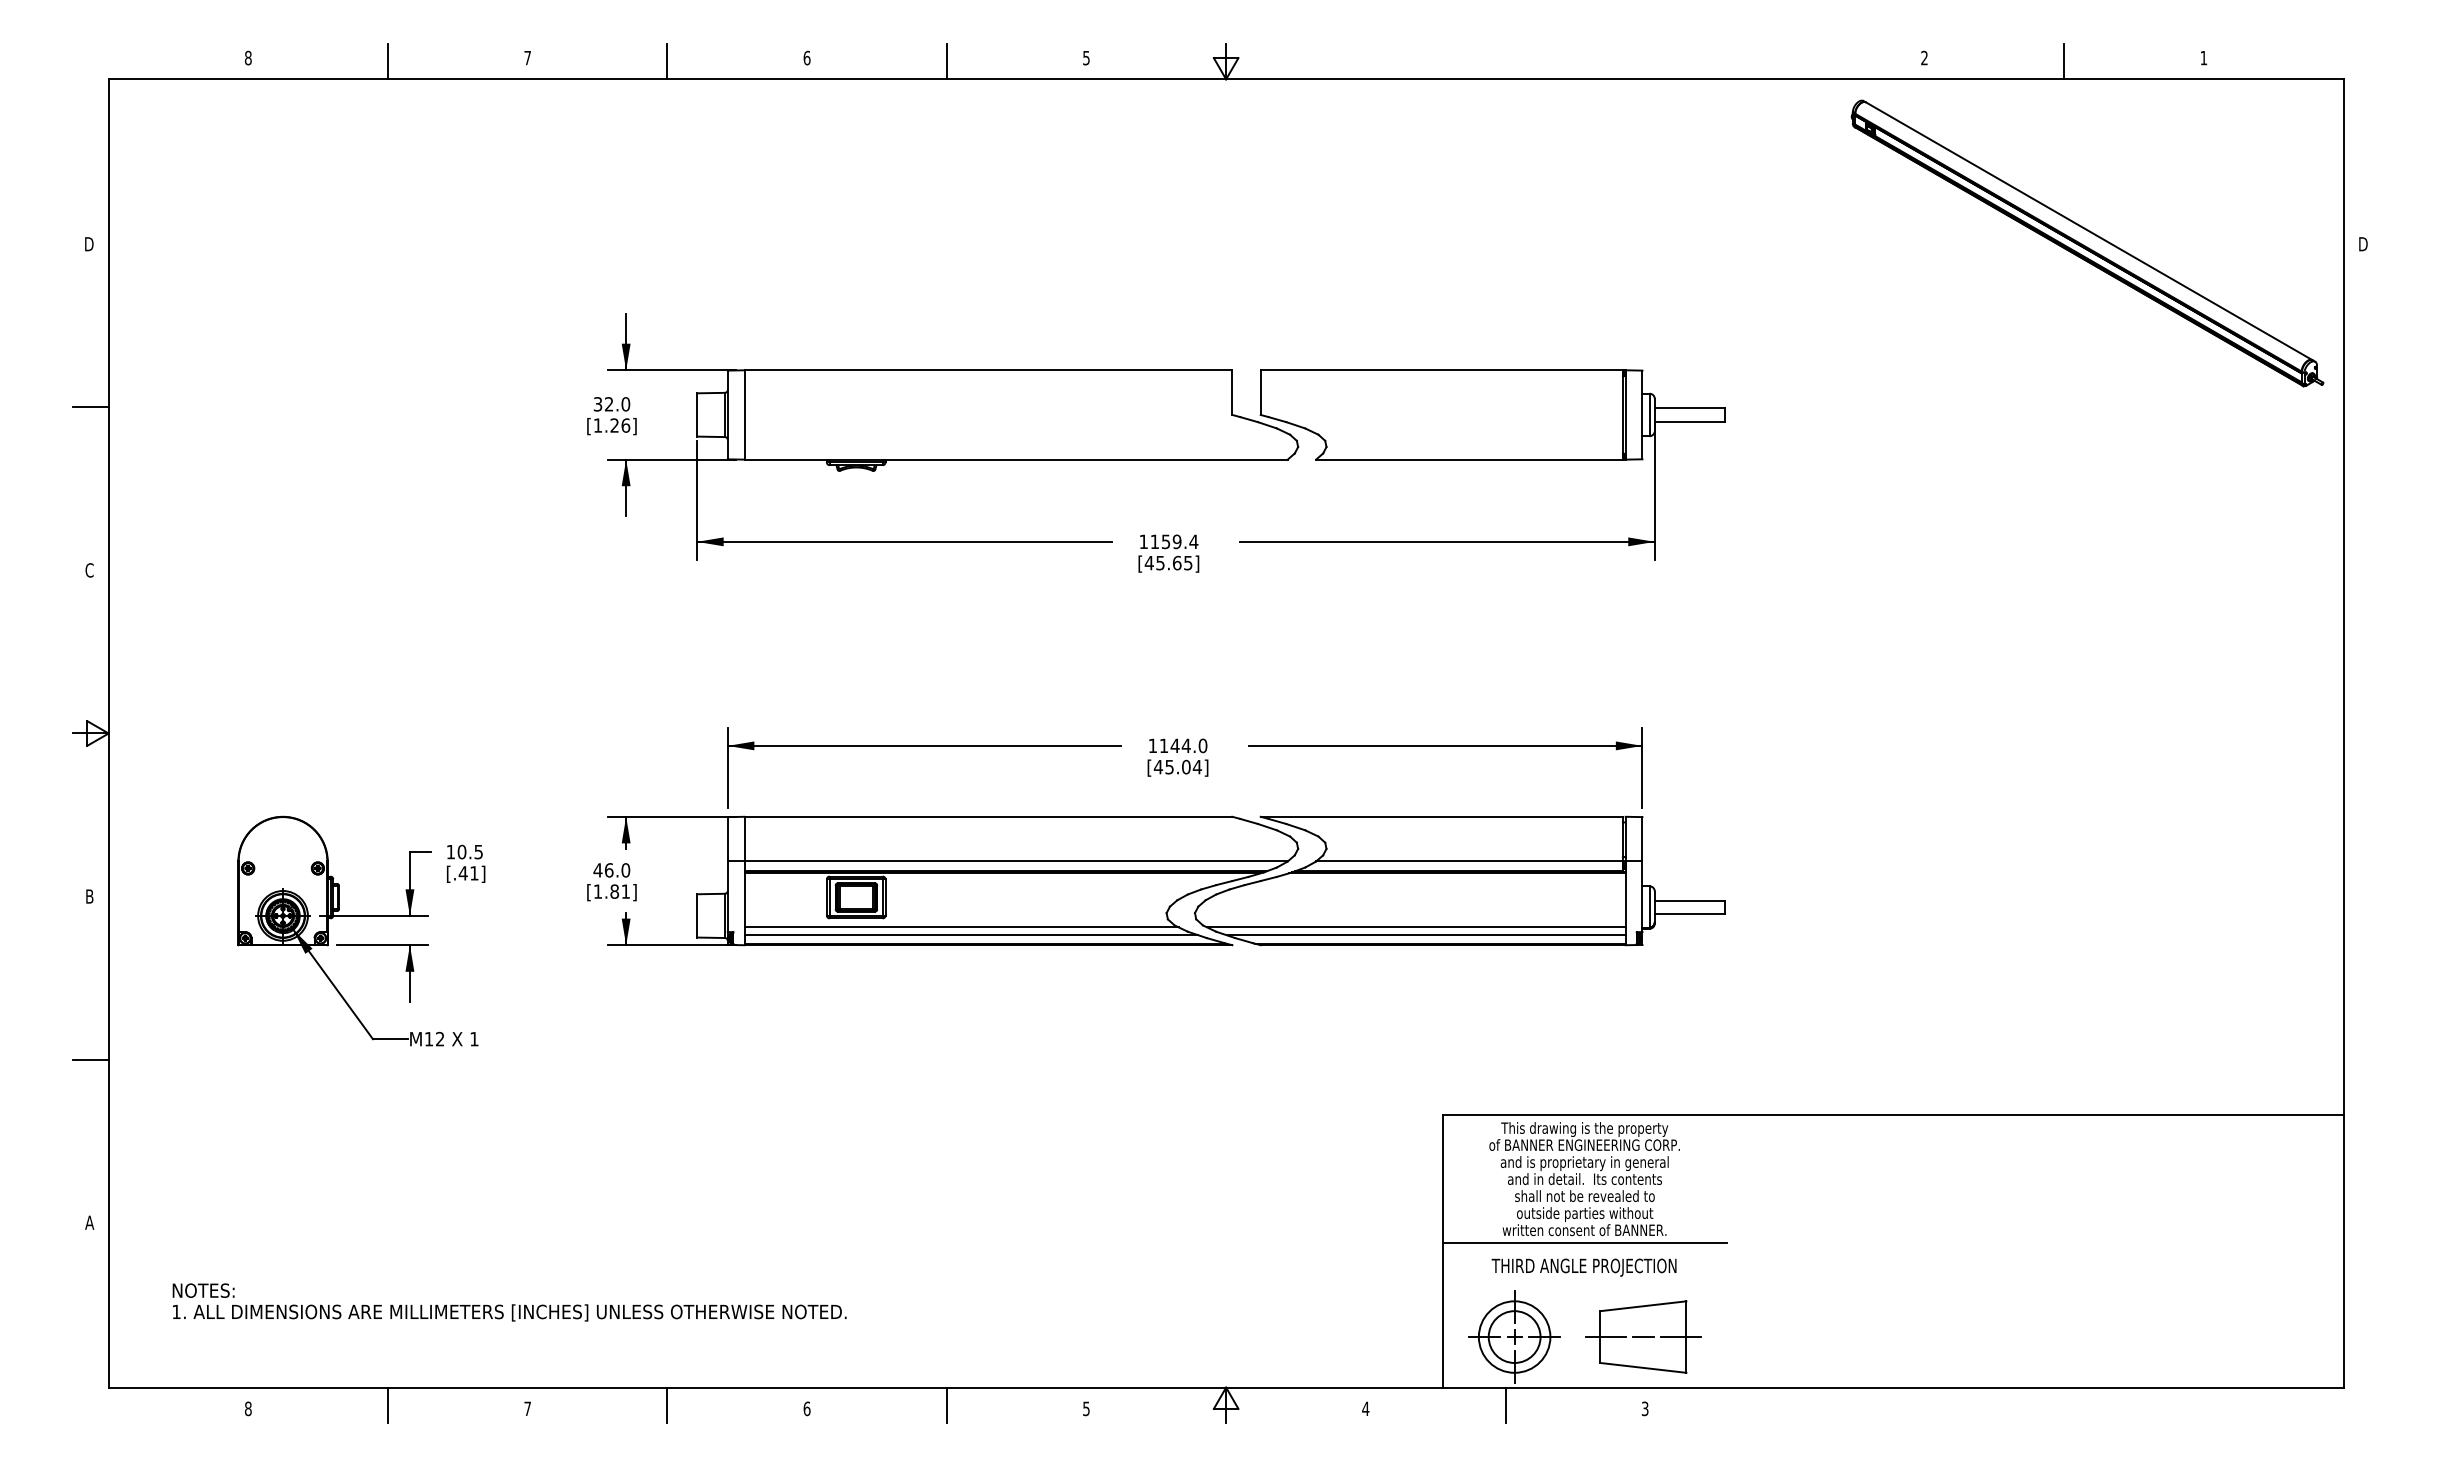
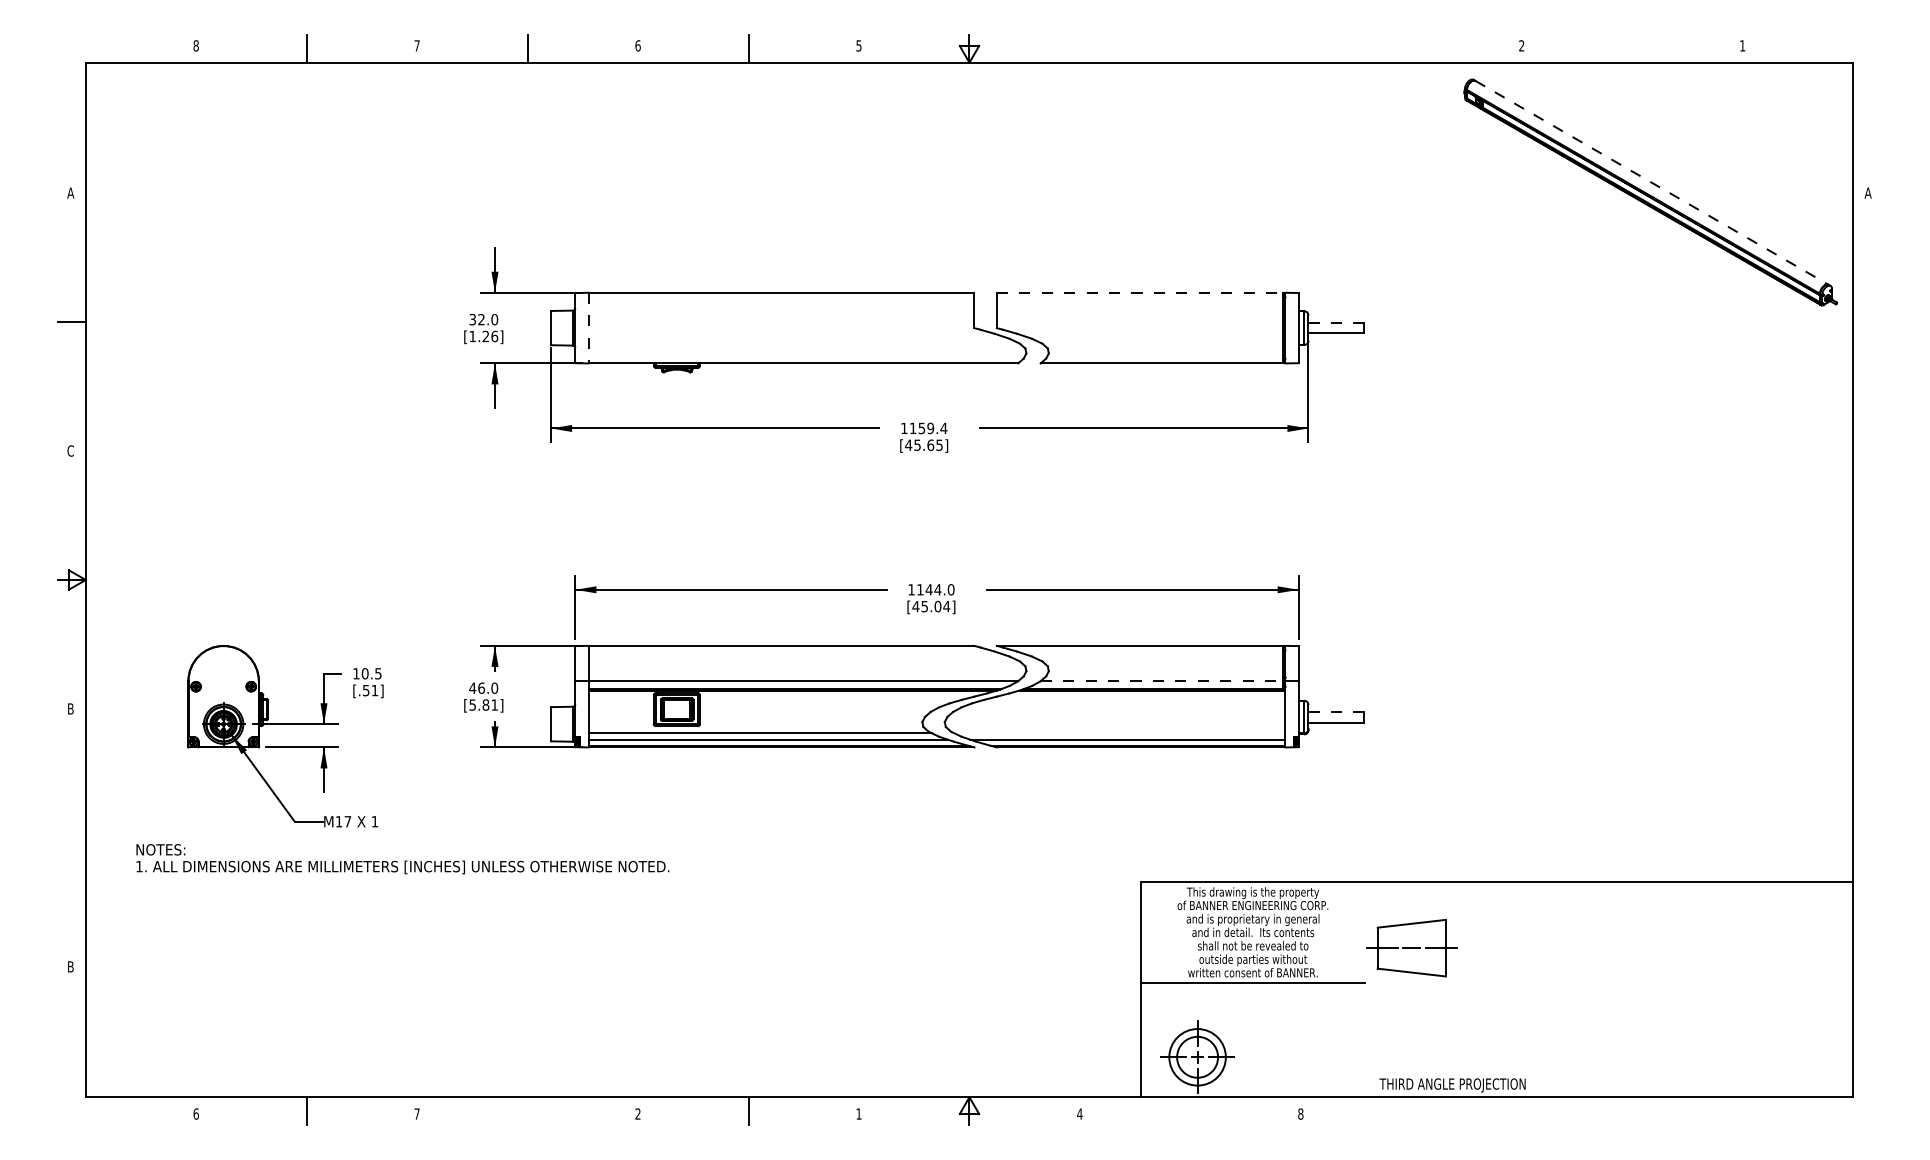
line: (2064, 61) -> (1632, 48), removed
line: (2089, 231) -> (1652, 183), solid -> dashed
text: (89, 244) -> (70, 193), D -> A
text: (2362, 244) -> (1868, 193), D -> A
line: (1443, 370) -> (1141, 292), solid -> dashed
line: (1689, 408) -> (1335, 322), solid -> dashed
line: (744, 414) -> (588, 327), solid -> dashed
line: (1470, 861) -> (1162, 681), solid -> dashed
text: (462, 873) -> (365, 690), [.41] -> [.51]
text: (597, 891) -> (472, 704), [1.81] -> [5.81]
line: (1689, 900) -> (1335, 712), solid -> dashed
line: (1415, 927) -> (1119, 733), removed
text: (440, 1038) -> (348, 821), M12 -> M17
line: (90, 1059) -> (71, 837), removed
text: (89, 1222) -> (70, 966), A -> B
text: (1583, 1267) -> (1452, 1085), moved
text: (509, 1302) -> (402, 859), moved
part: (1643, 1336) -> (1411, 947), moved
line: (667, 1405) -> (527, 1111), removed
line: (1505, 1405) -> (1190, 1111), removed
text: (247, 1408) -> (195, 1113), 8 -> 6
text: (806, 1408) -> (637, 1113), 6 -> 2
text: (1086, 1408) -> (859, 1113), 5 -> 1
text: (1644, 1408) -> (1300, 1113), 3 -> 8

